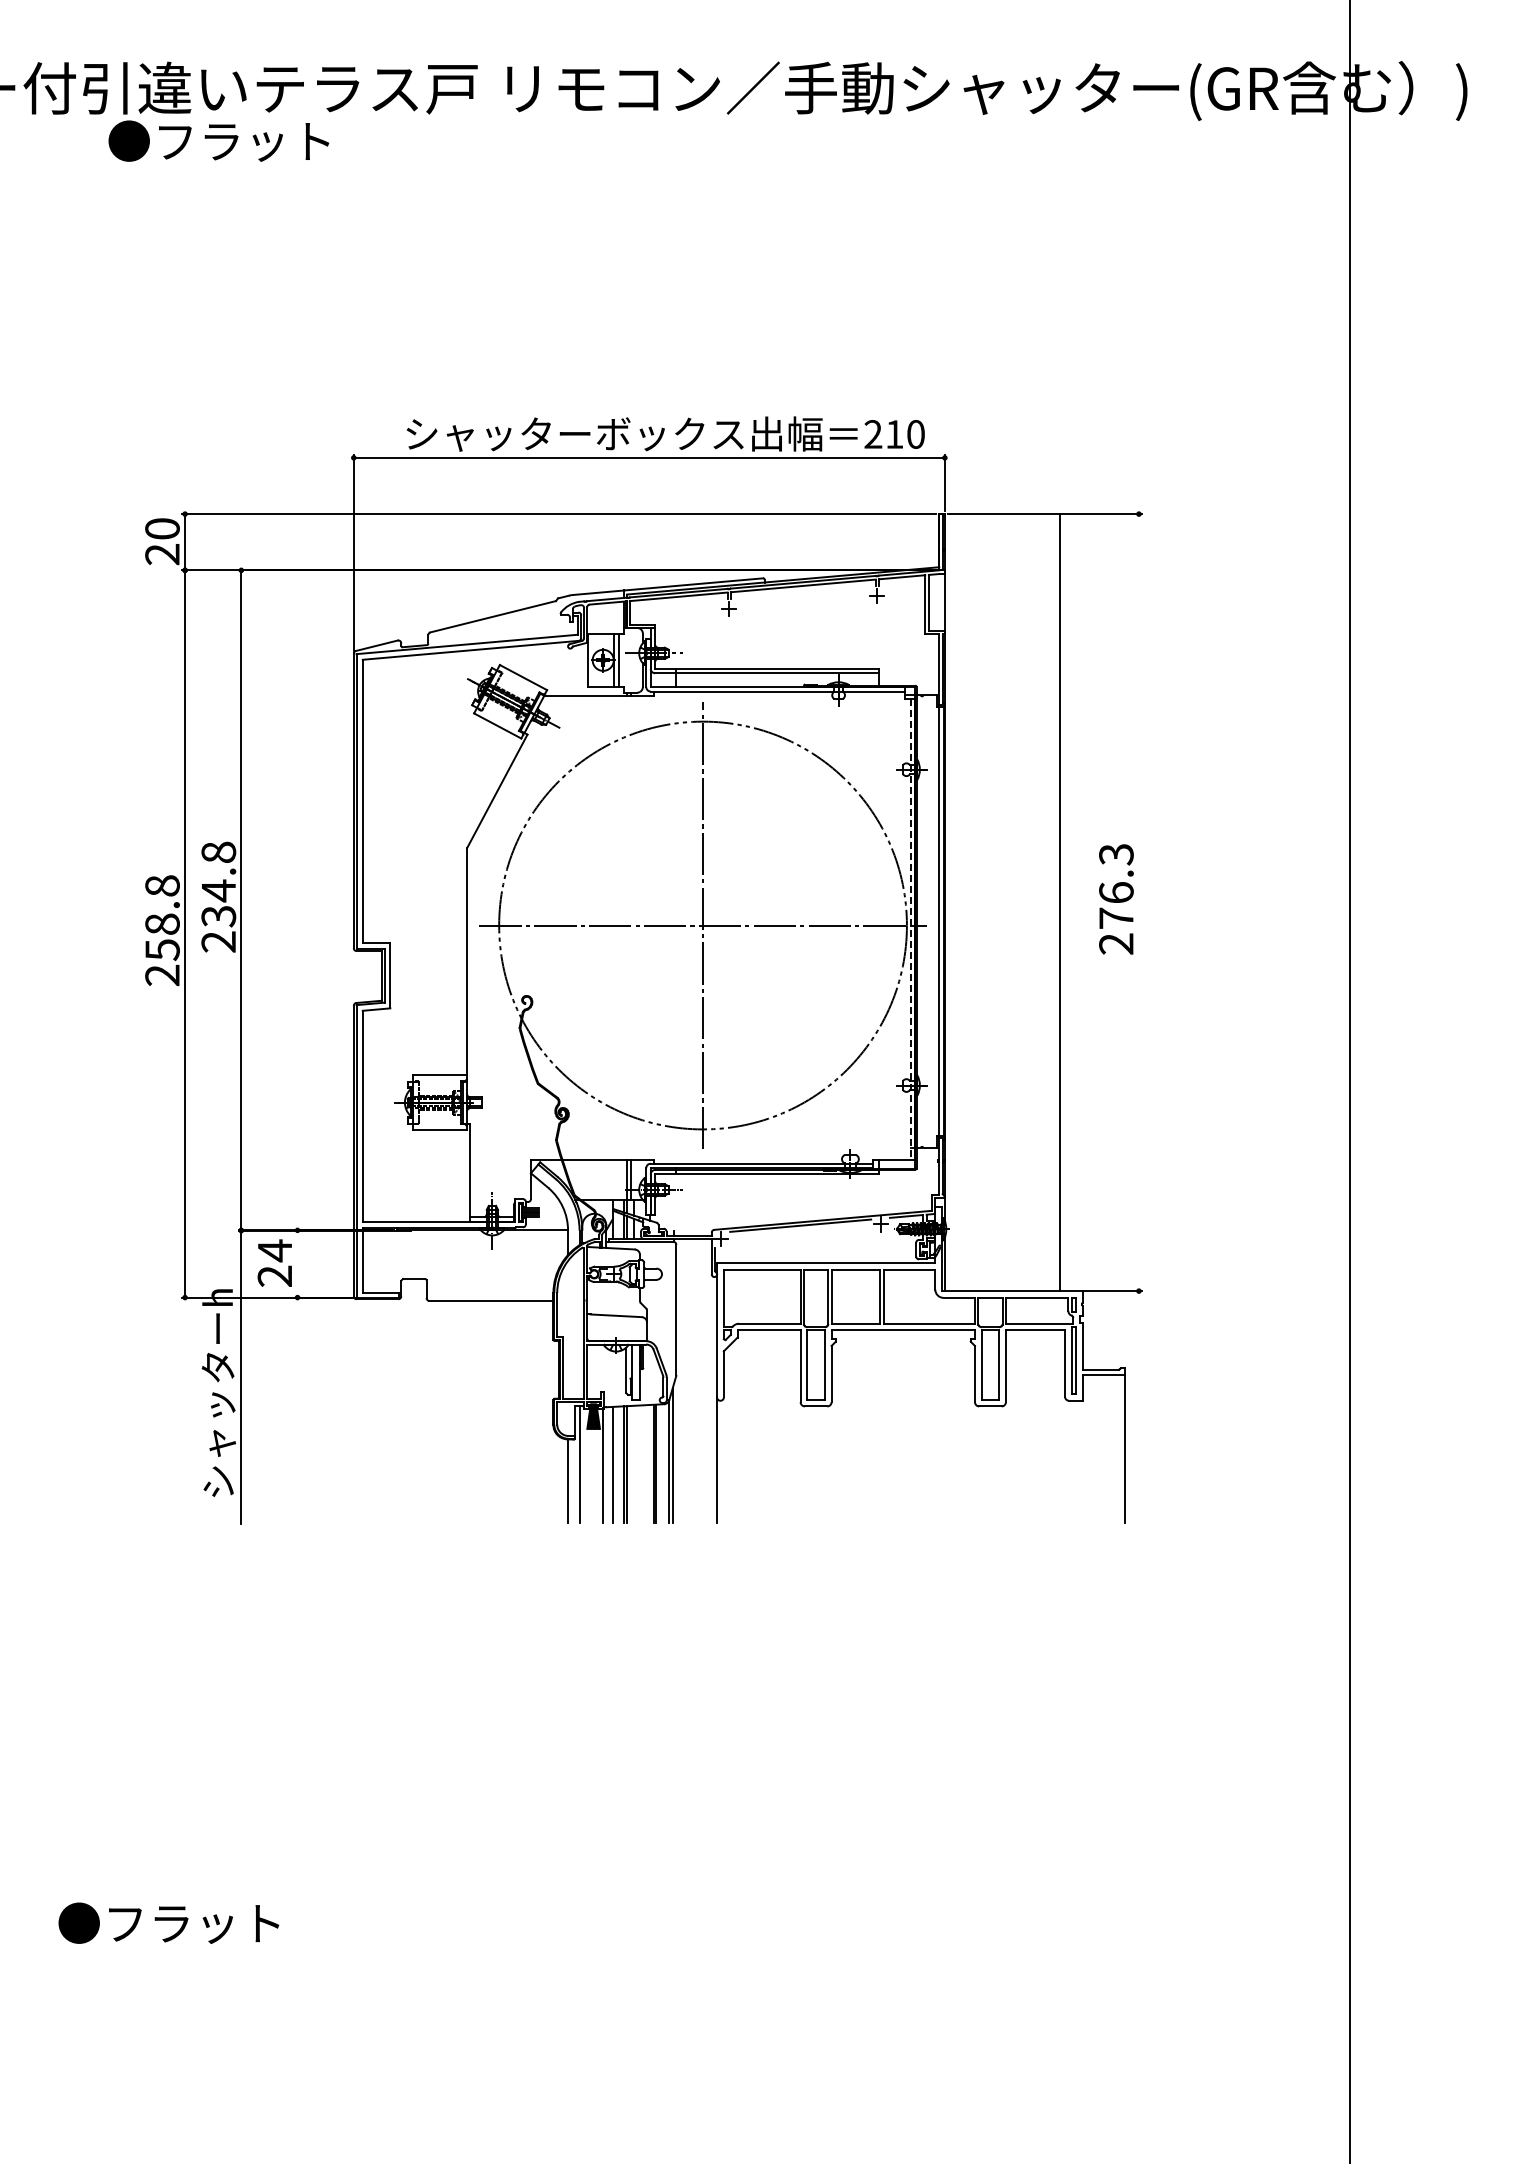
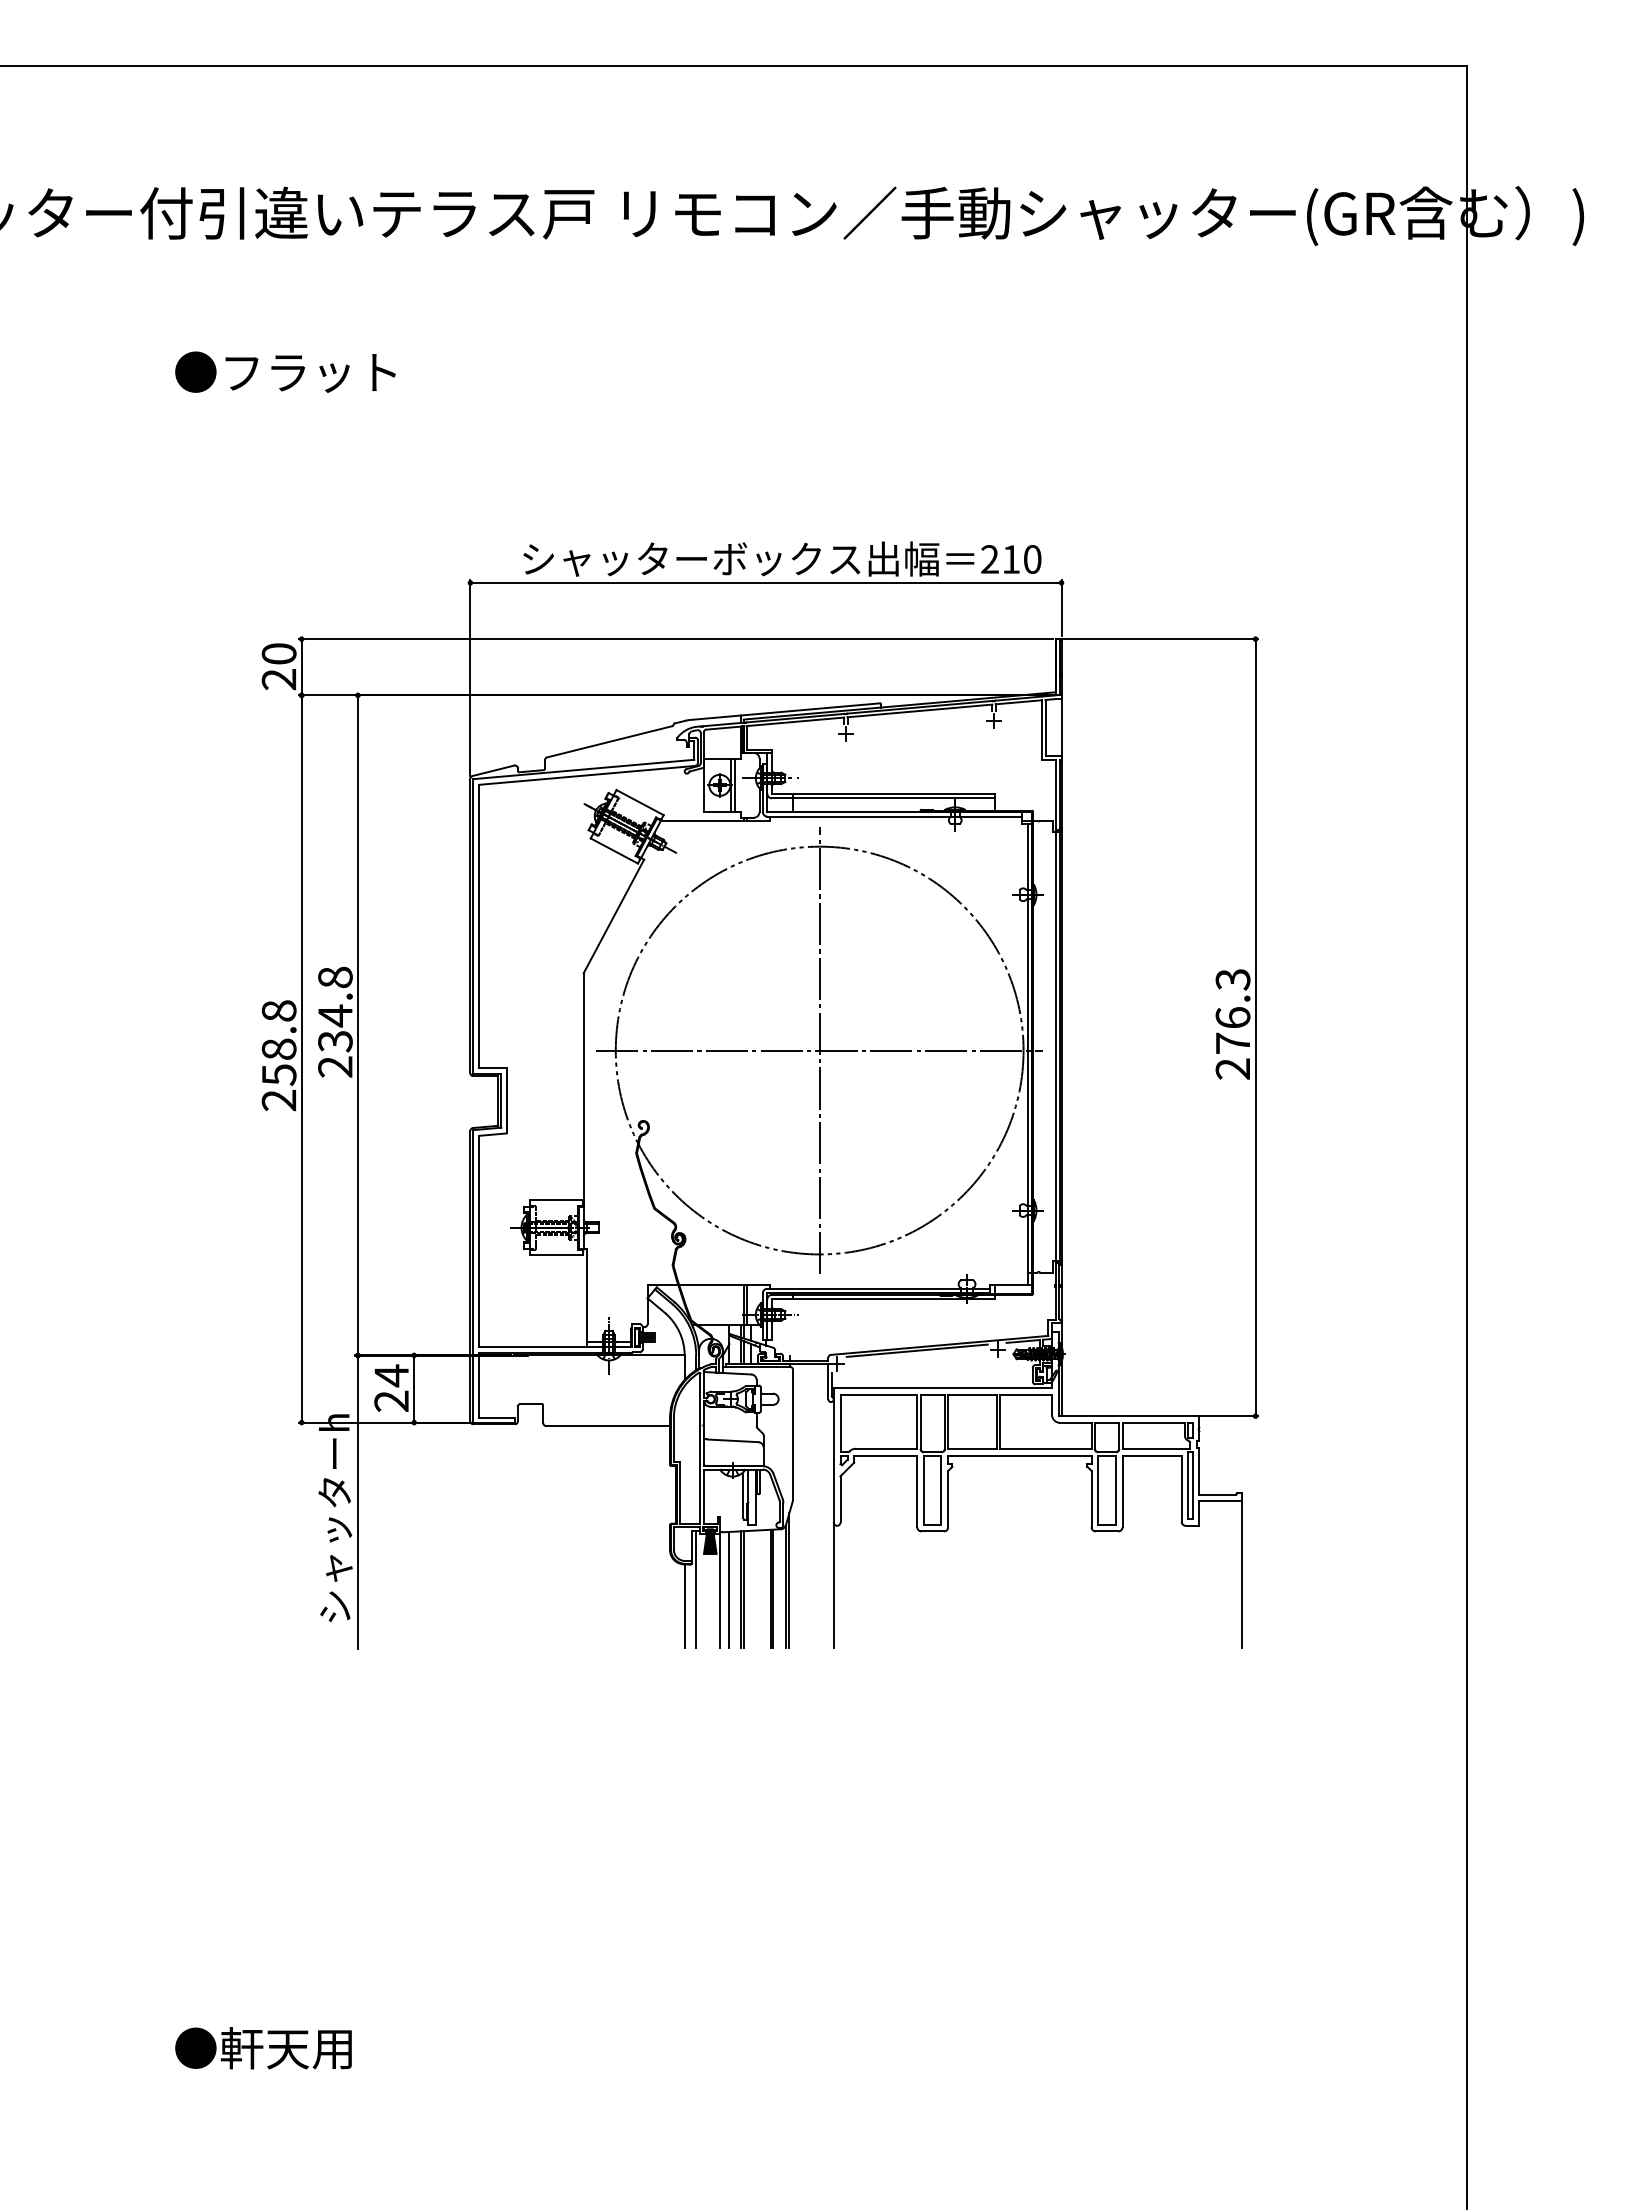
text: (218, 140) -> (285, 371), moved
line: (1059, 902) -> (1255, 1027), moved
line: (910, 930) -> (1027, 1055), dashed -> solid
line: (297, 1263) -> (414, 1388), added
text: (190, 1923) -> (307, 2048), ●フラット -> ●軒天用

